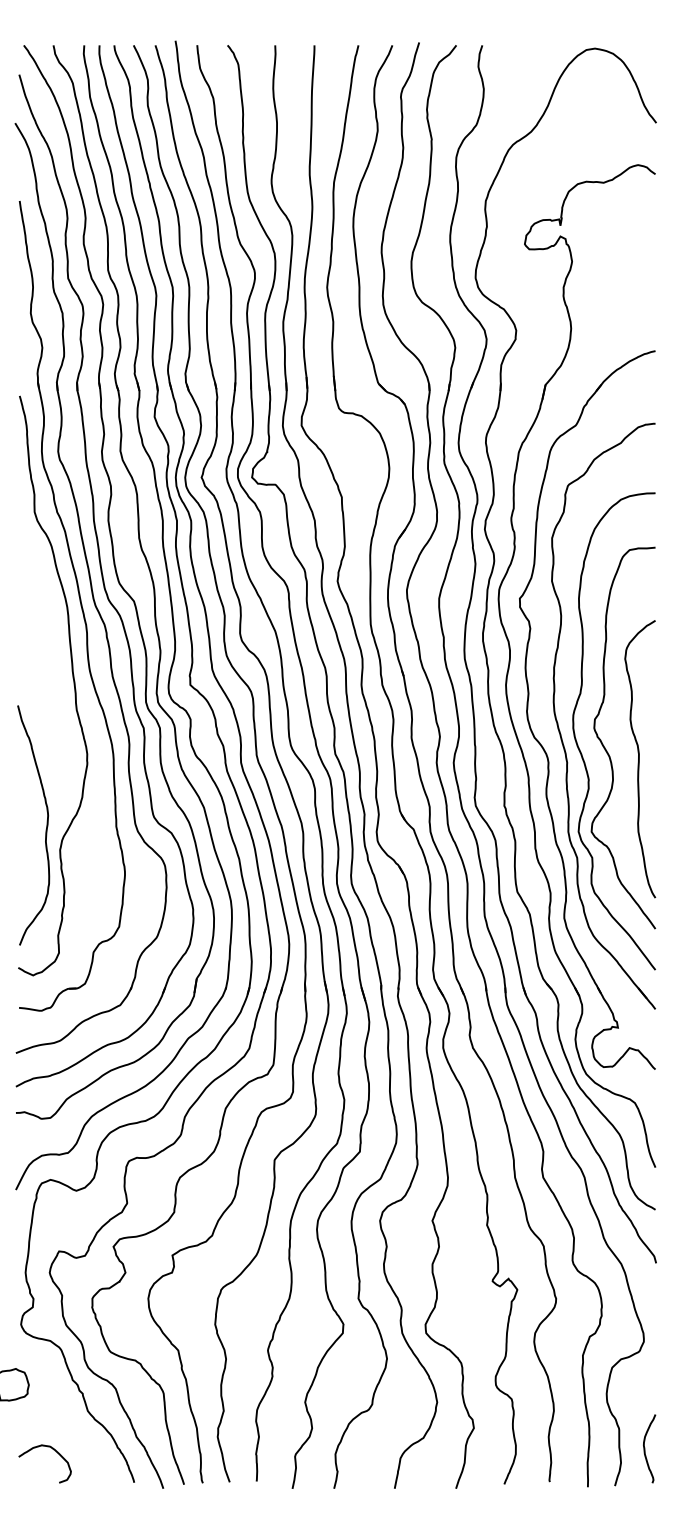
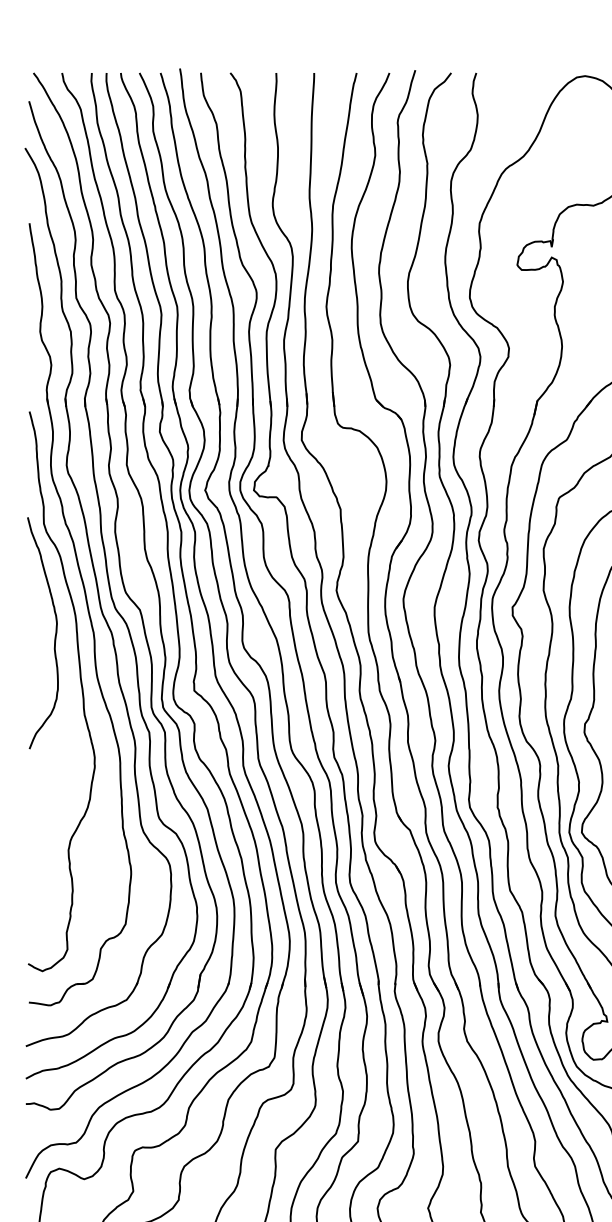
curve: (45, 829) -> (54, 637), moved

